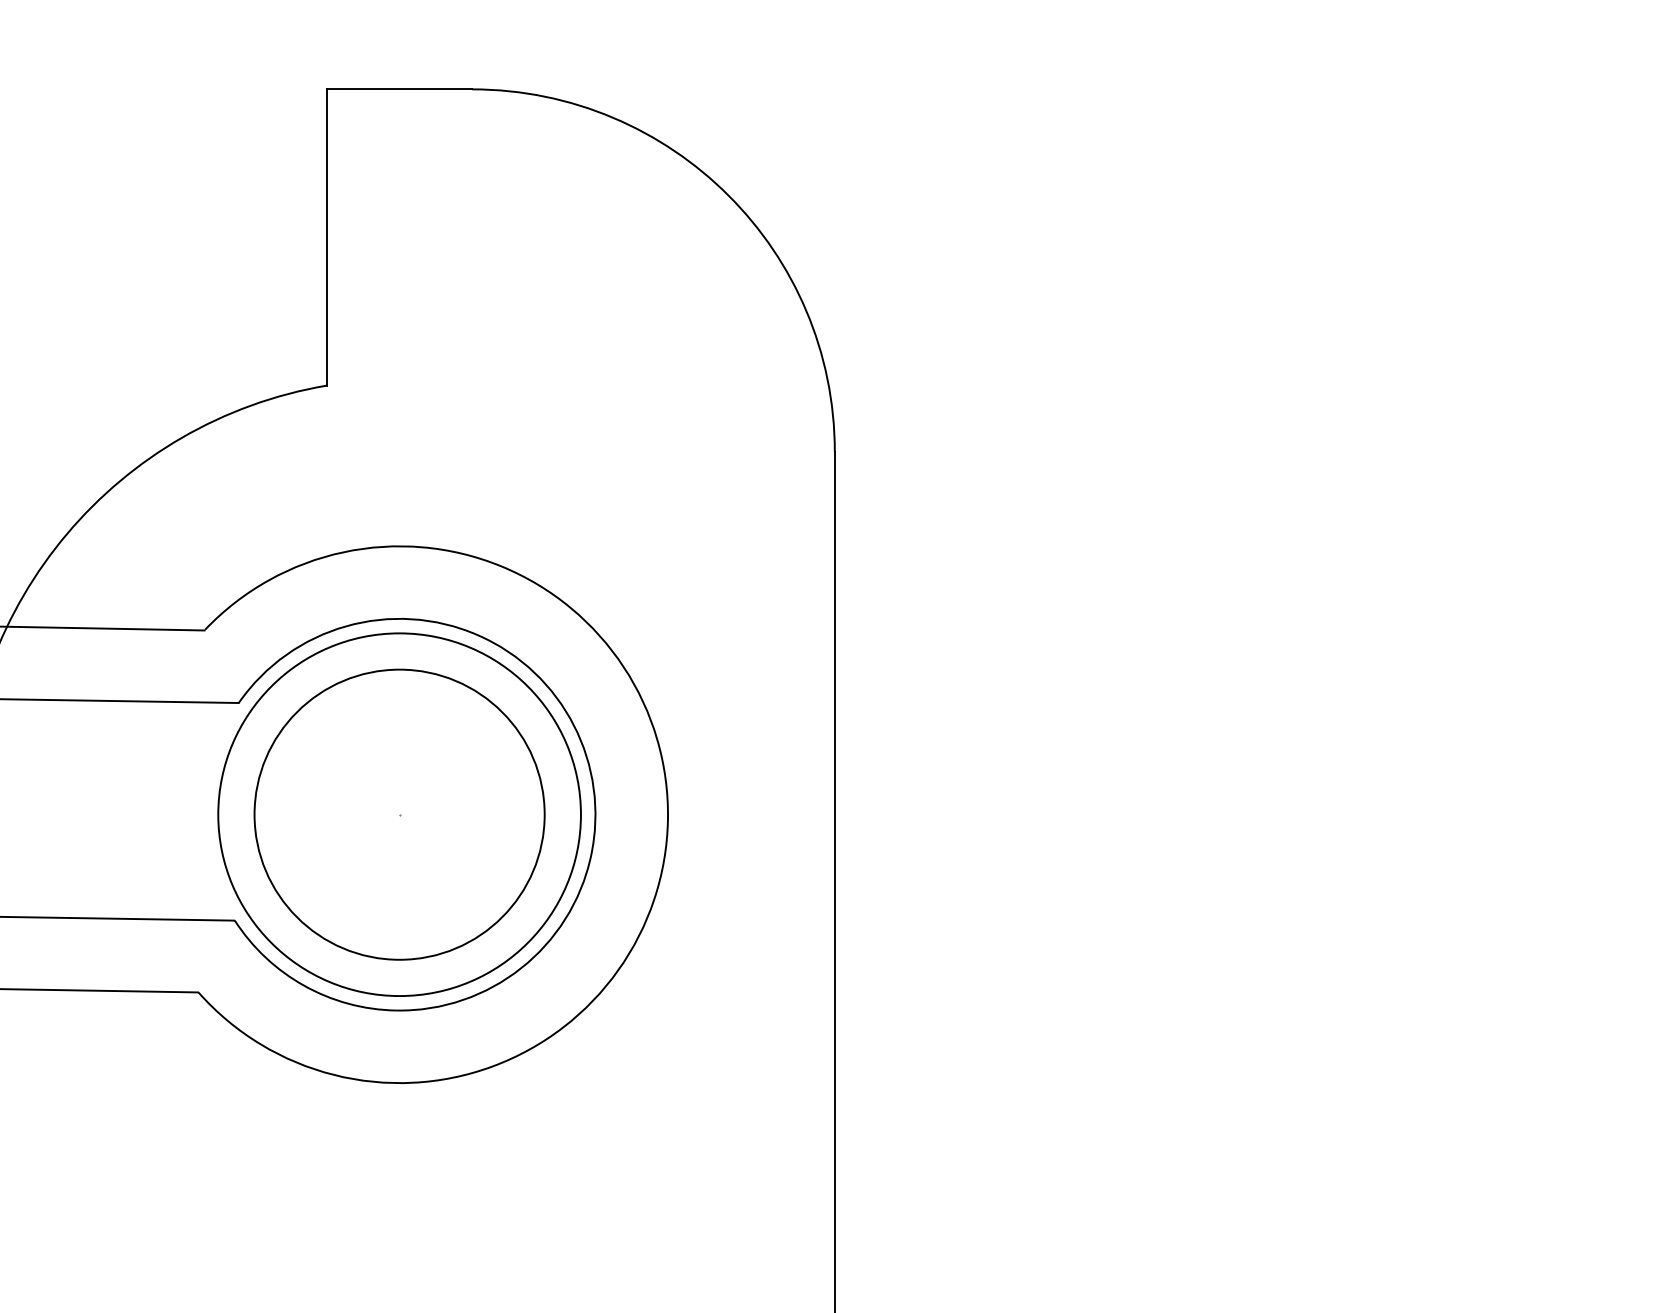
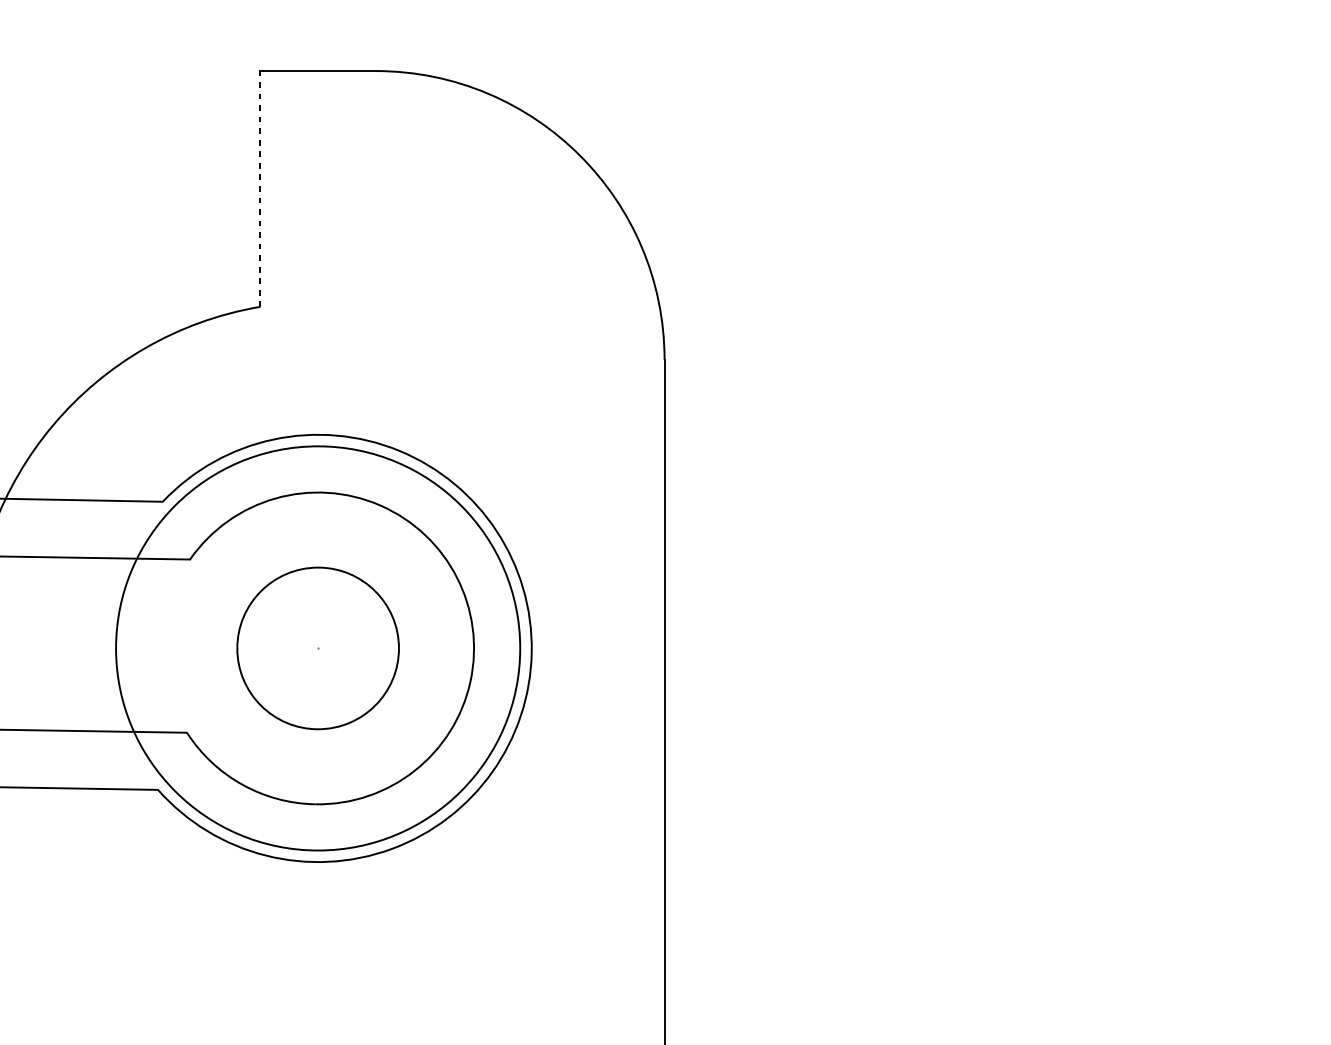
line: (327, 237) -> (260, 188), solid -> dashed
circle: (399, 814) -> (318, 648), size x0.7
circle: (399, 814) -> (318, 648), size x1.4

